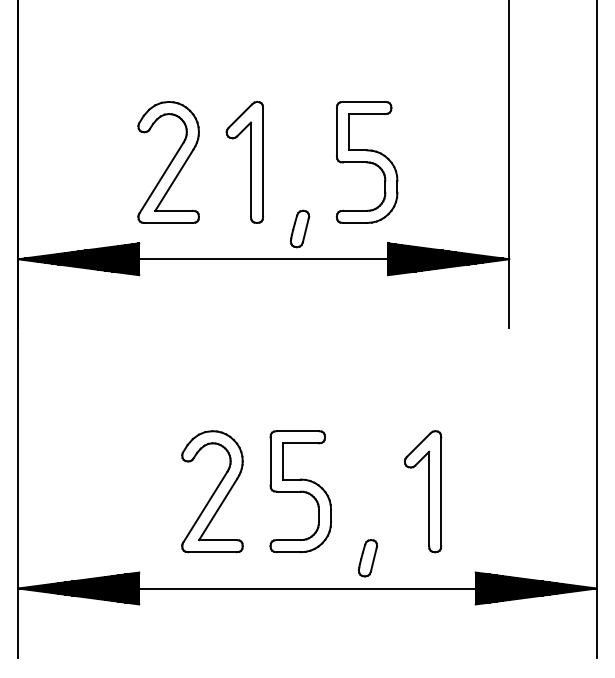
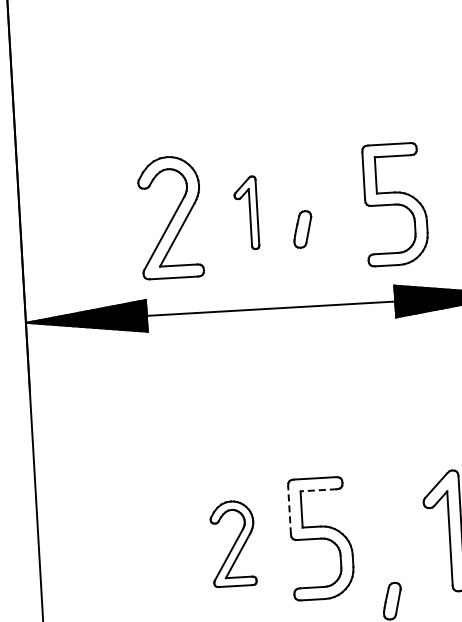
part: (244, 162) -> (246, 213), size x0.6
part: (366, 162) -> (395, 204), moved
part: (300, 228) -> (303, 228), moved
line: (300, 443) -> (318, 490), solid -> dashed
line: (270, 460) -> (289, 509), solid -> dashed
part: (212, 491) -> (233, 543), size x0.7

